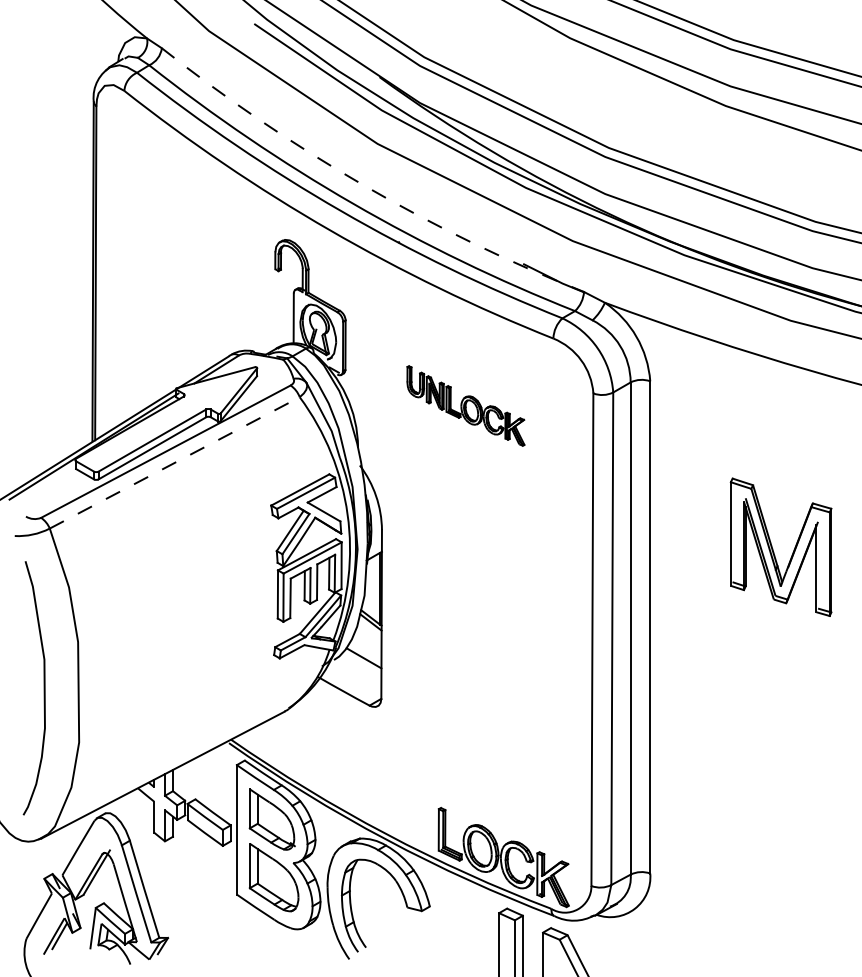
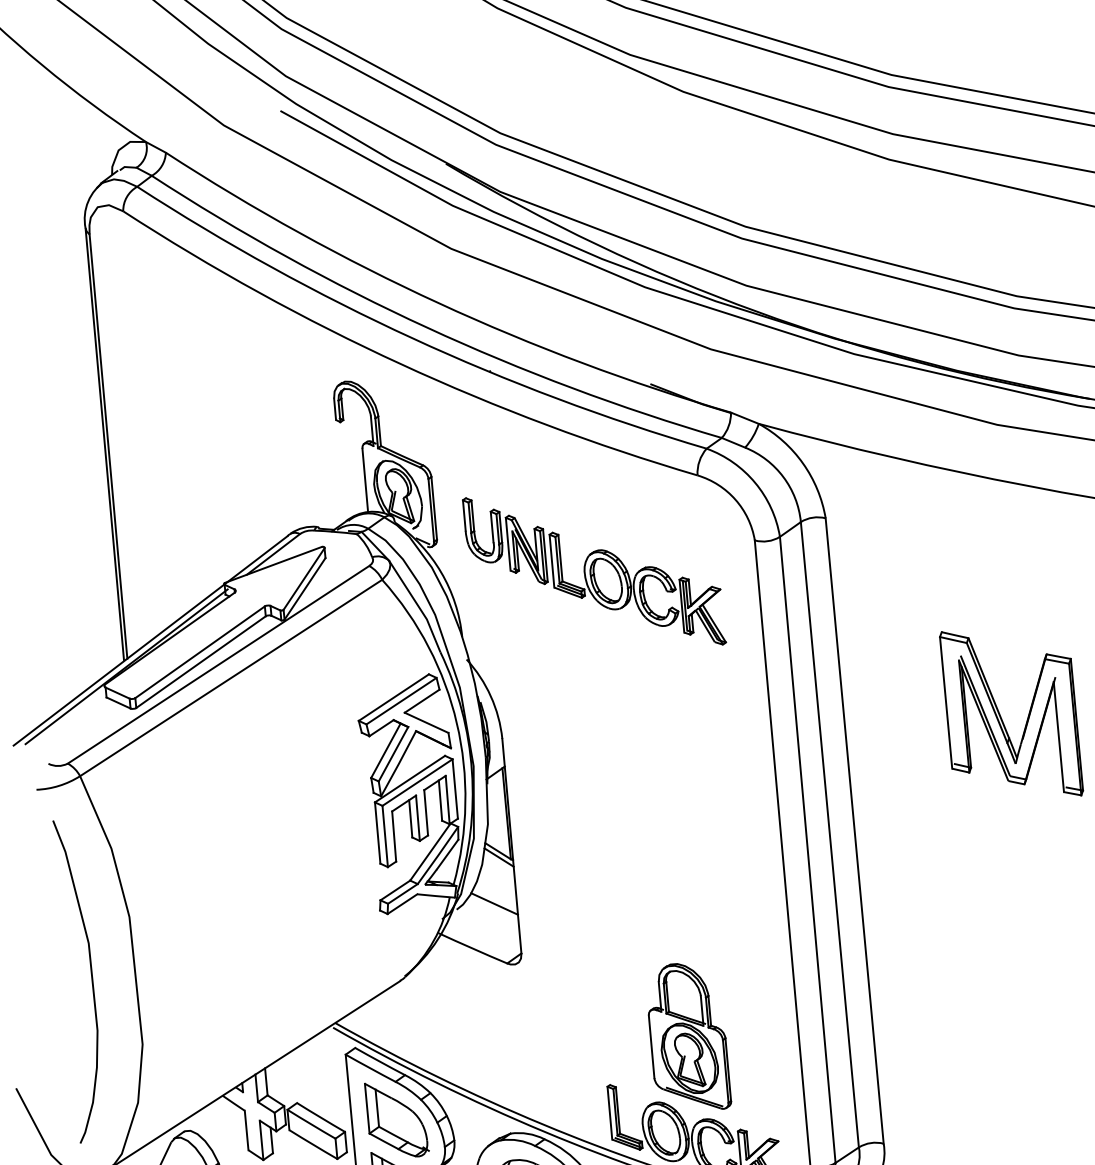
arc: (364, 185) -> (439, 303), dashed -> solid
part: (465, 405) -> (593, 570), size x1.67
line: (175, 462) -> (232, 677), dashed -> solid
part: (505, 776) -> (688, 1037), added

